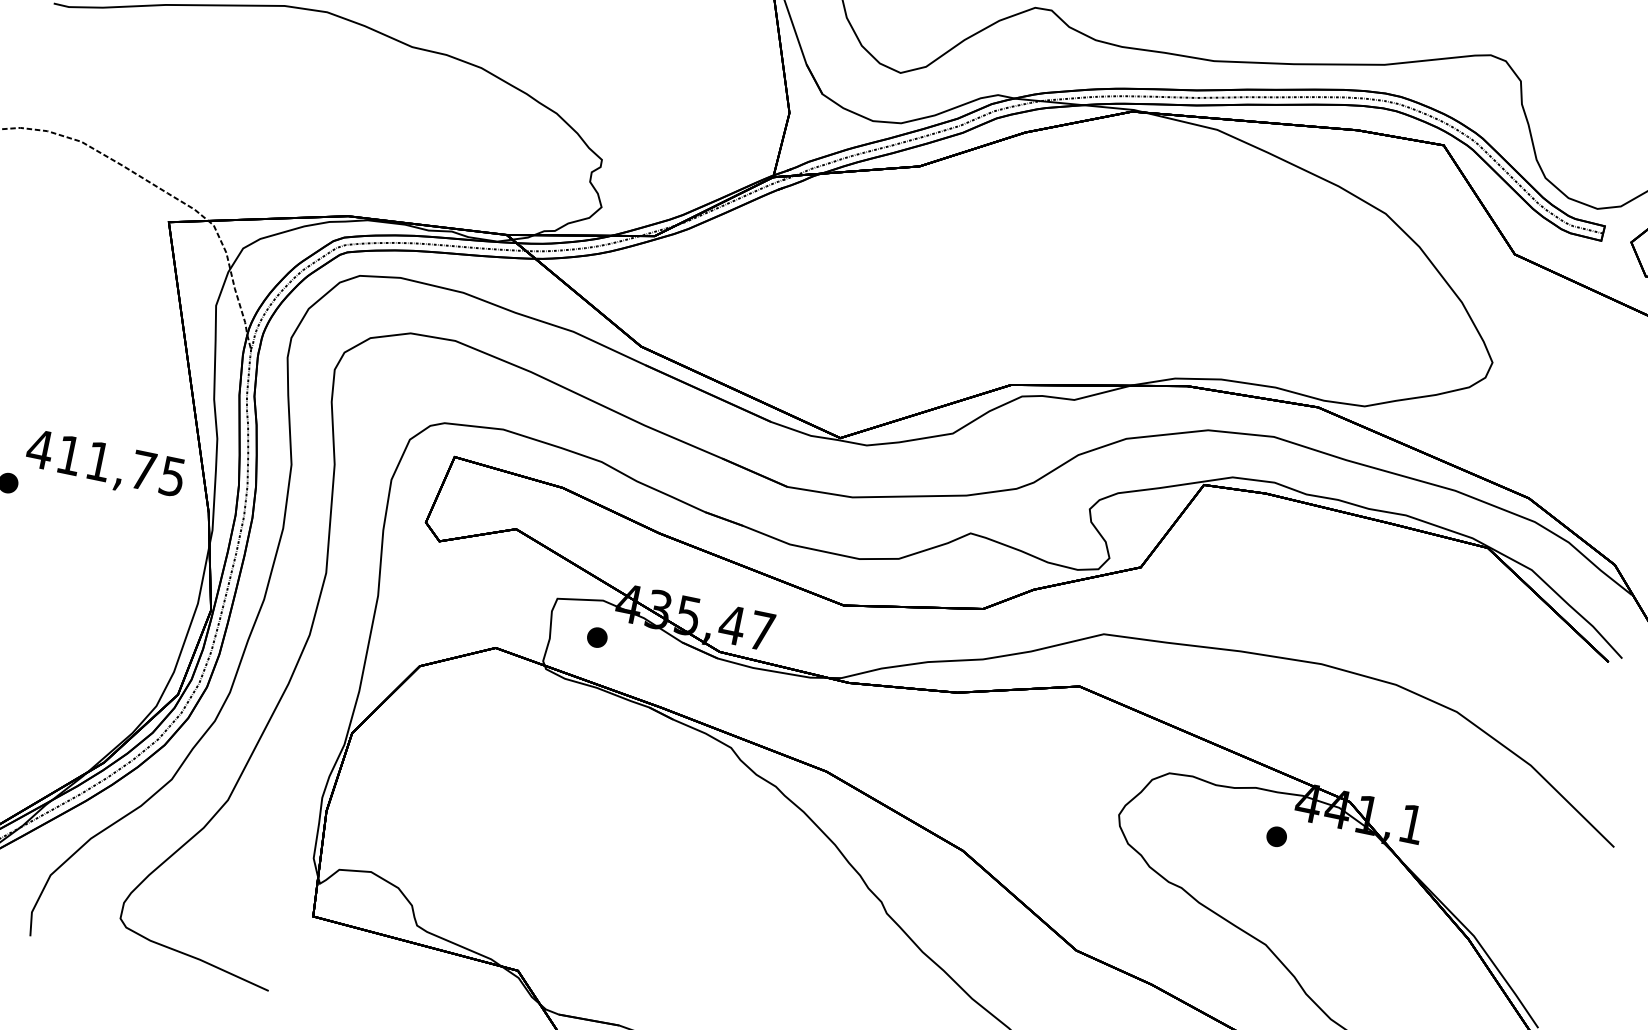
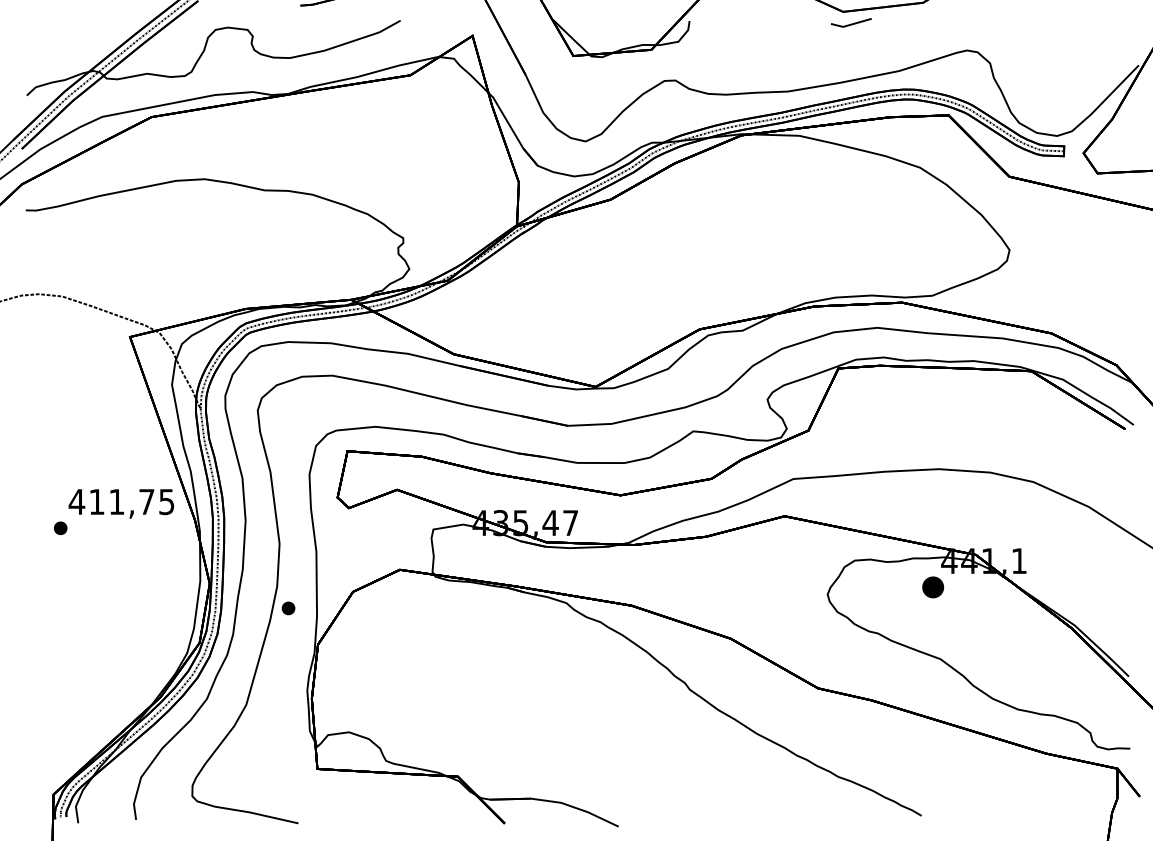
part: (597, 637) -> (288, 608), moved
part: (1275, 836) -> (932, 587), size x1.6

